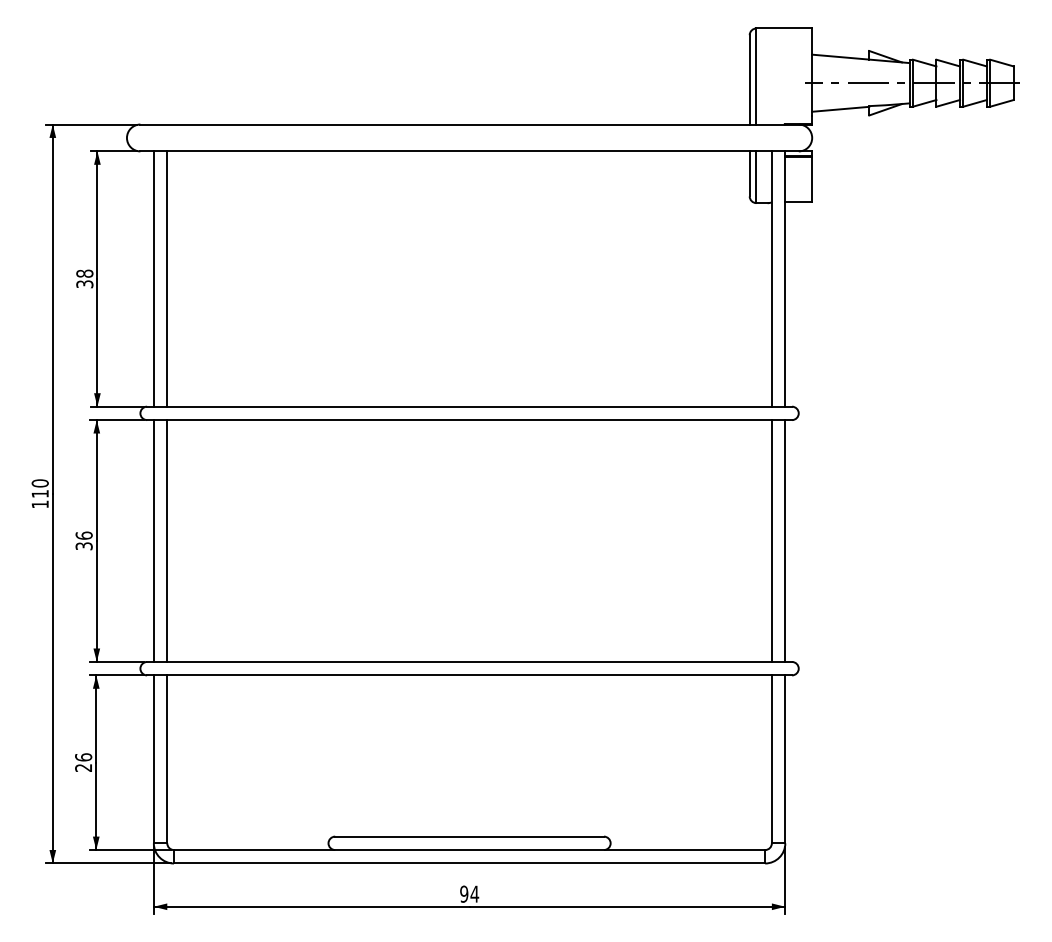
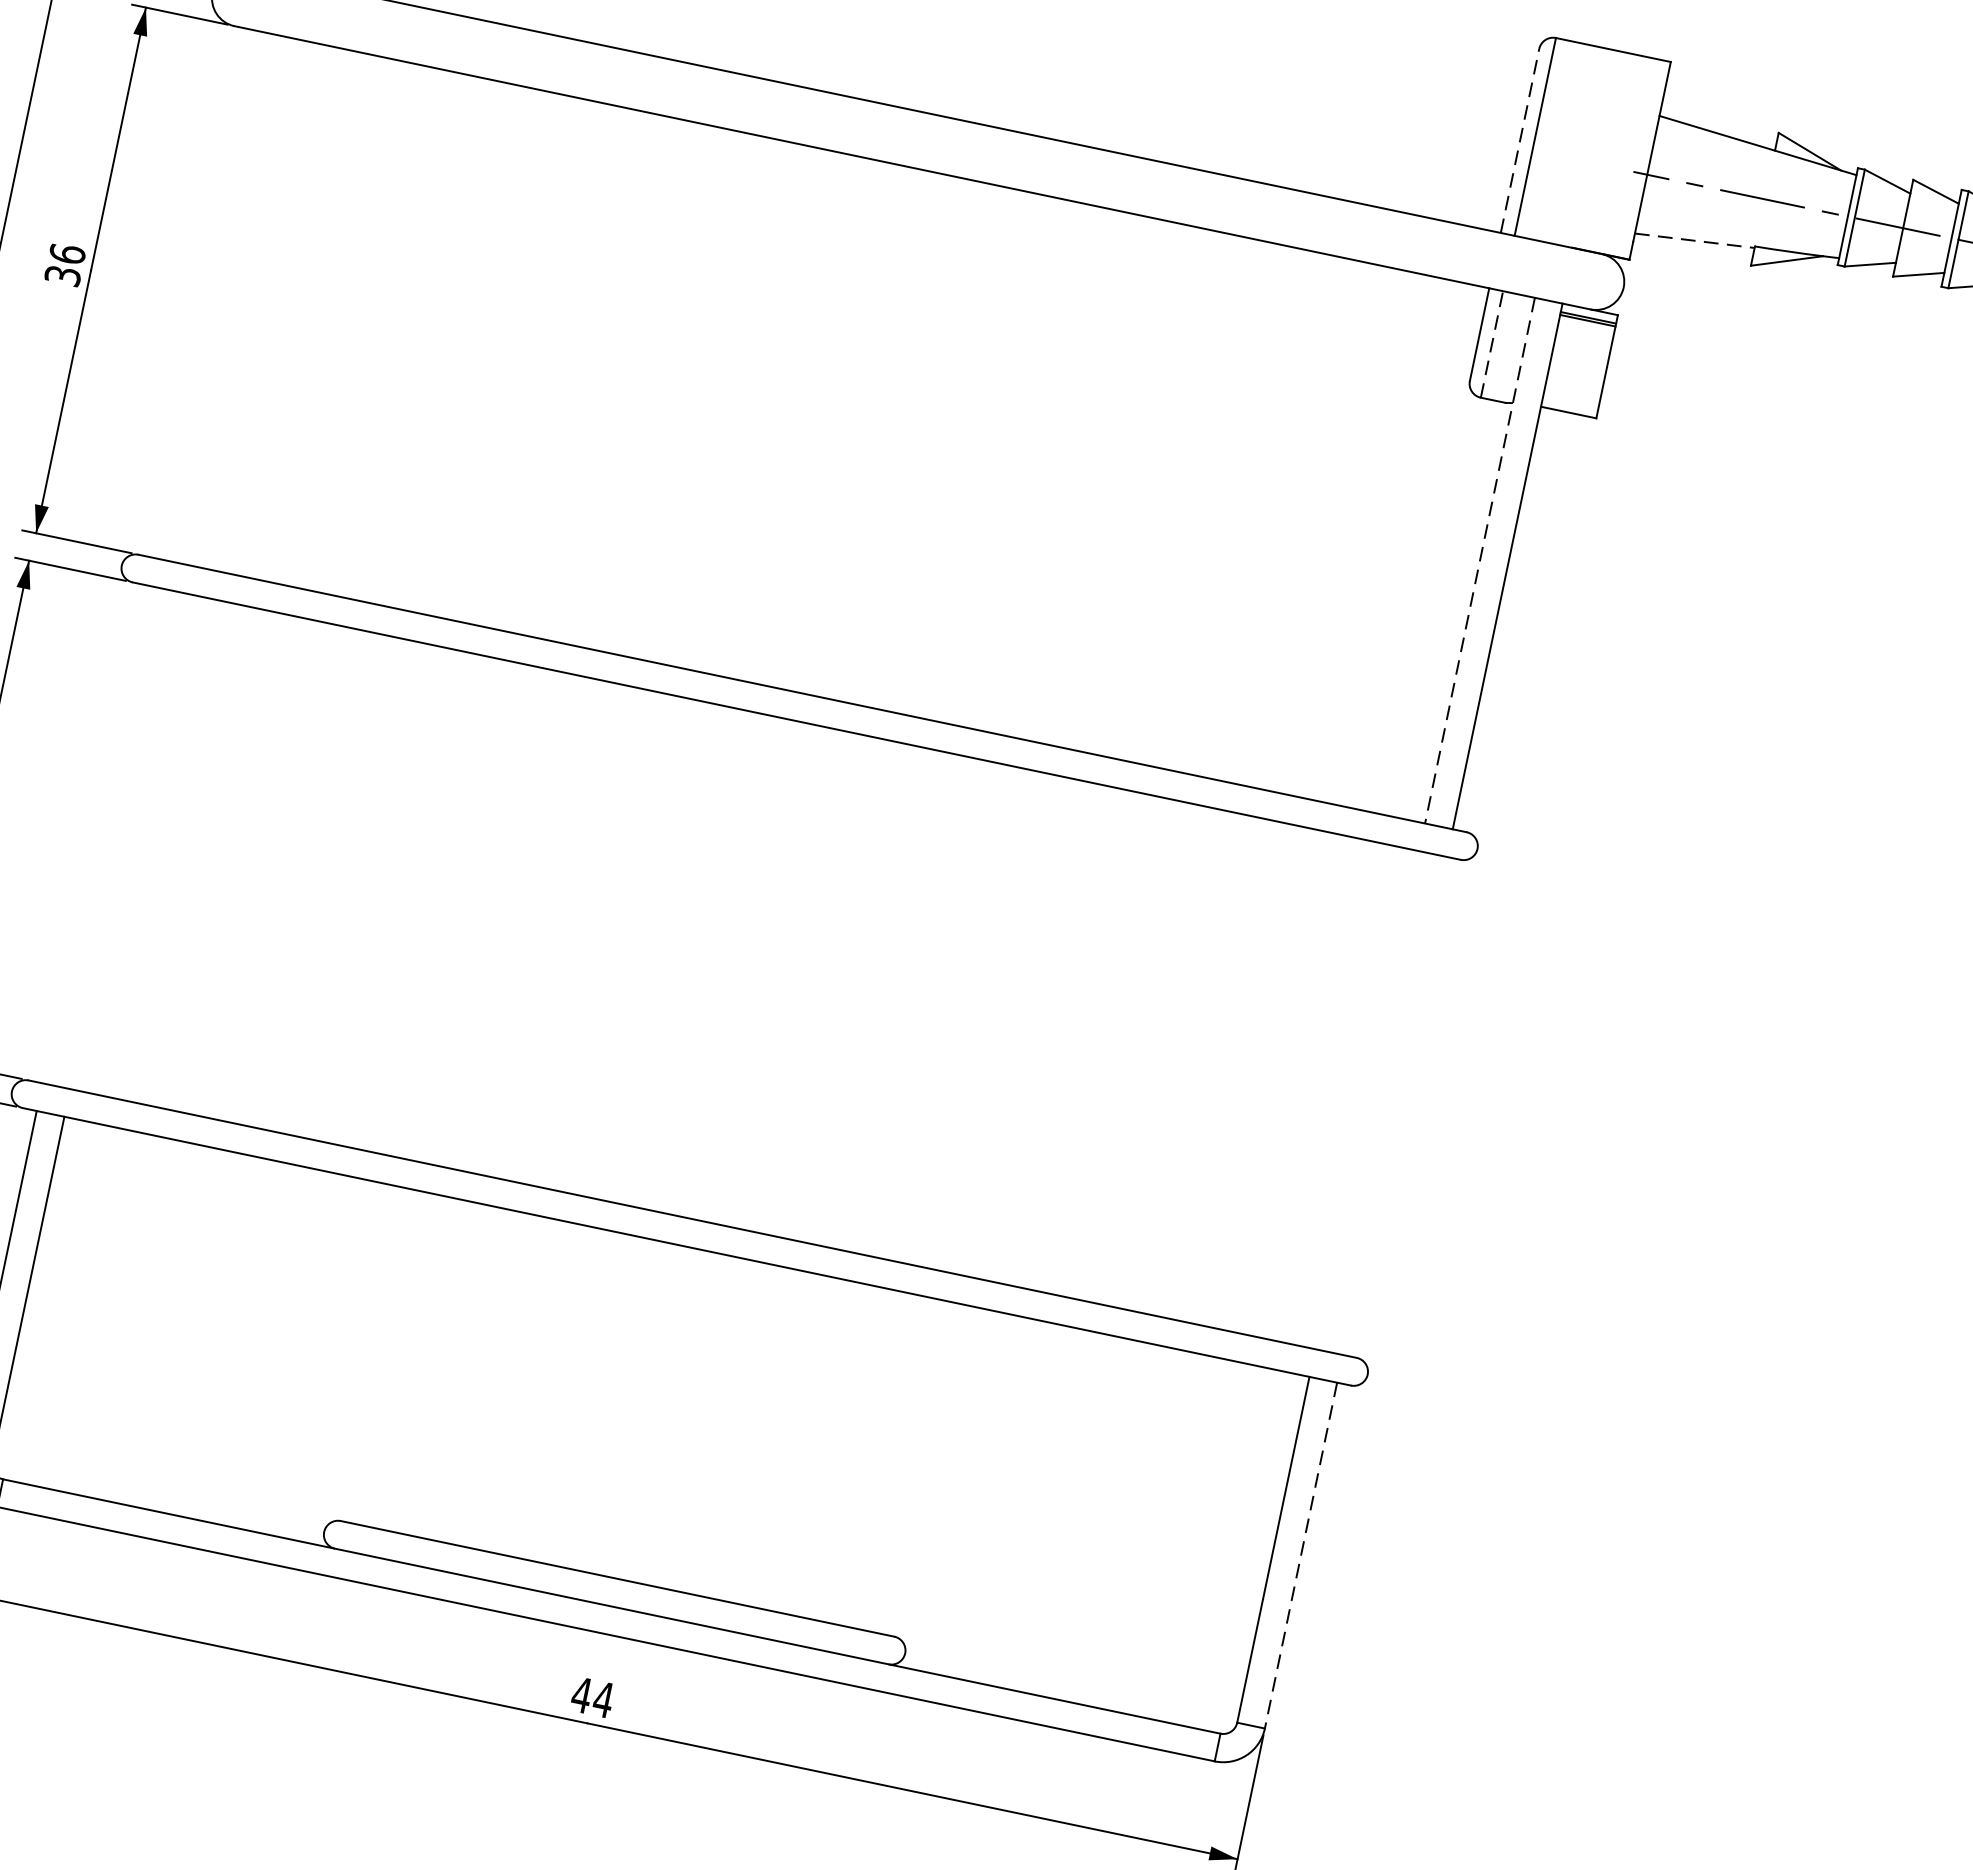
line: (749, 79) -> (1519, 140), solid -> dashed
line: (840, 109) -> (1694, 241), solid -> dashed
line: (756, 177) -> (1492, 344), solid -> dashed
text: (84, 273) -> (66, 253), 38 -> 36
line: (153, 278) -> (206, 293), removed
line: (167, 278) -> (235, 299), removed
line: (771, 279) -> (1479, 561), solid -> dashed
line: (153, 540) -> (94, 833), removed
line: (167, 540) -> (122, 839), removed
line: (771, 540) -> (1366, 1098), removed
line: (785, 540) -> (1395, 1104), removed
line: (785, 759) -> (1301, 1555), solid -> dashed
text: (463, 893) -> (580, 1693), 94 -> 44

